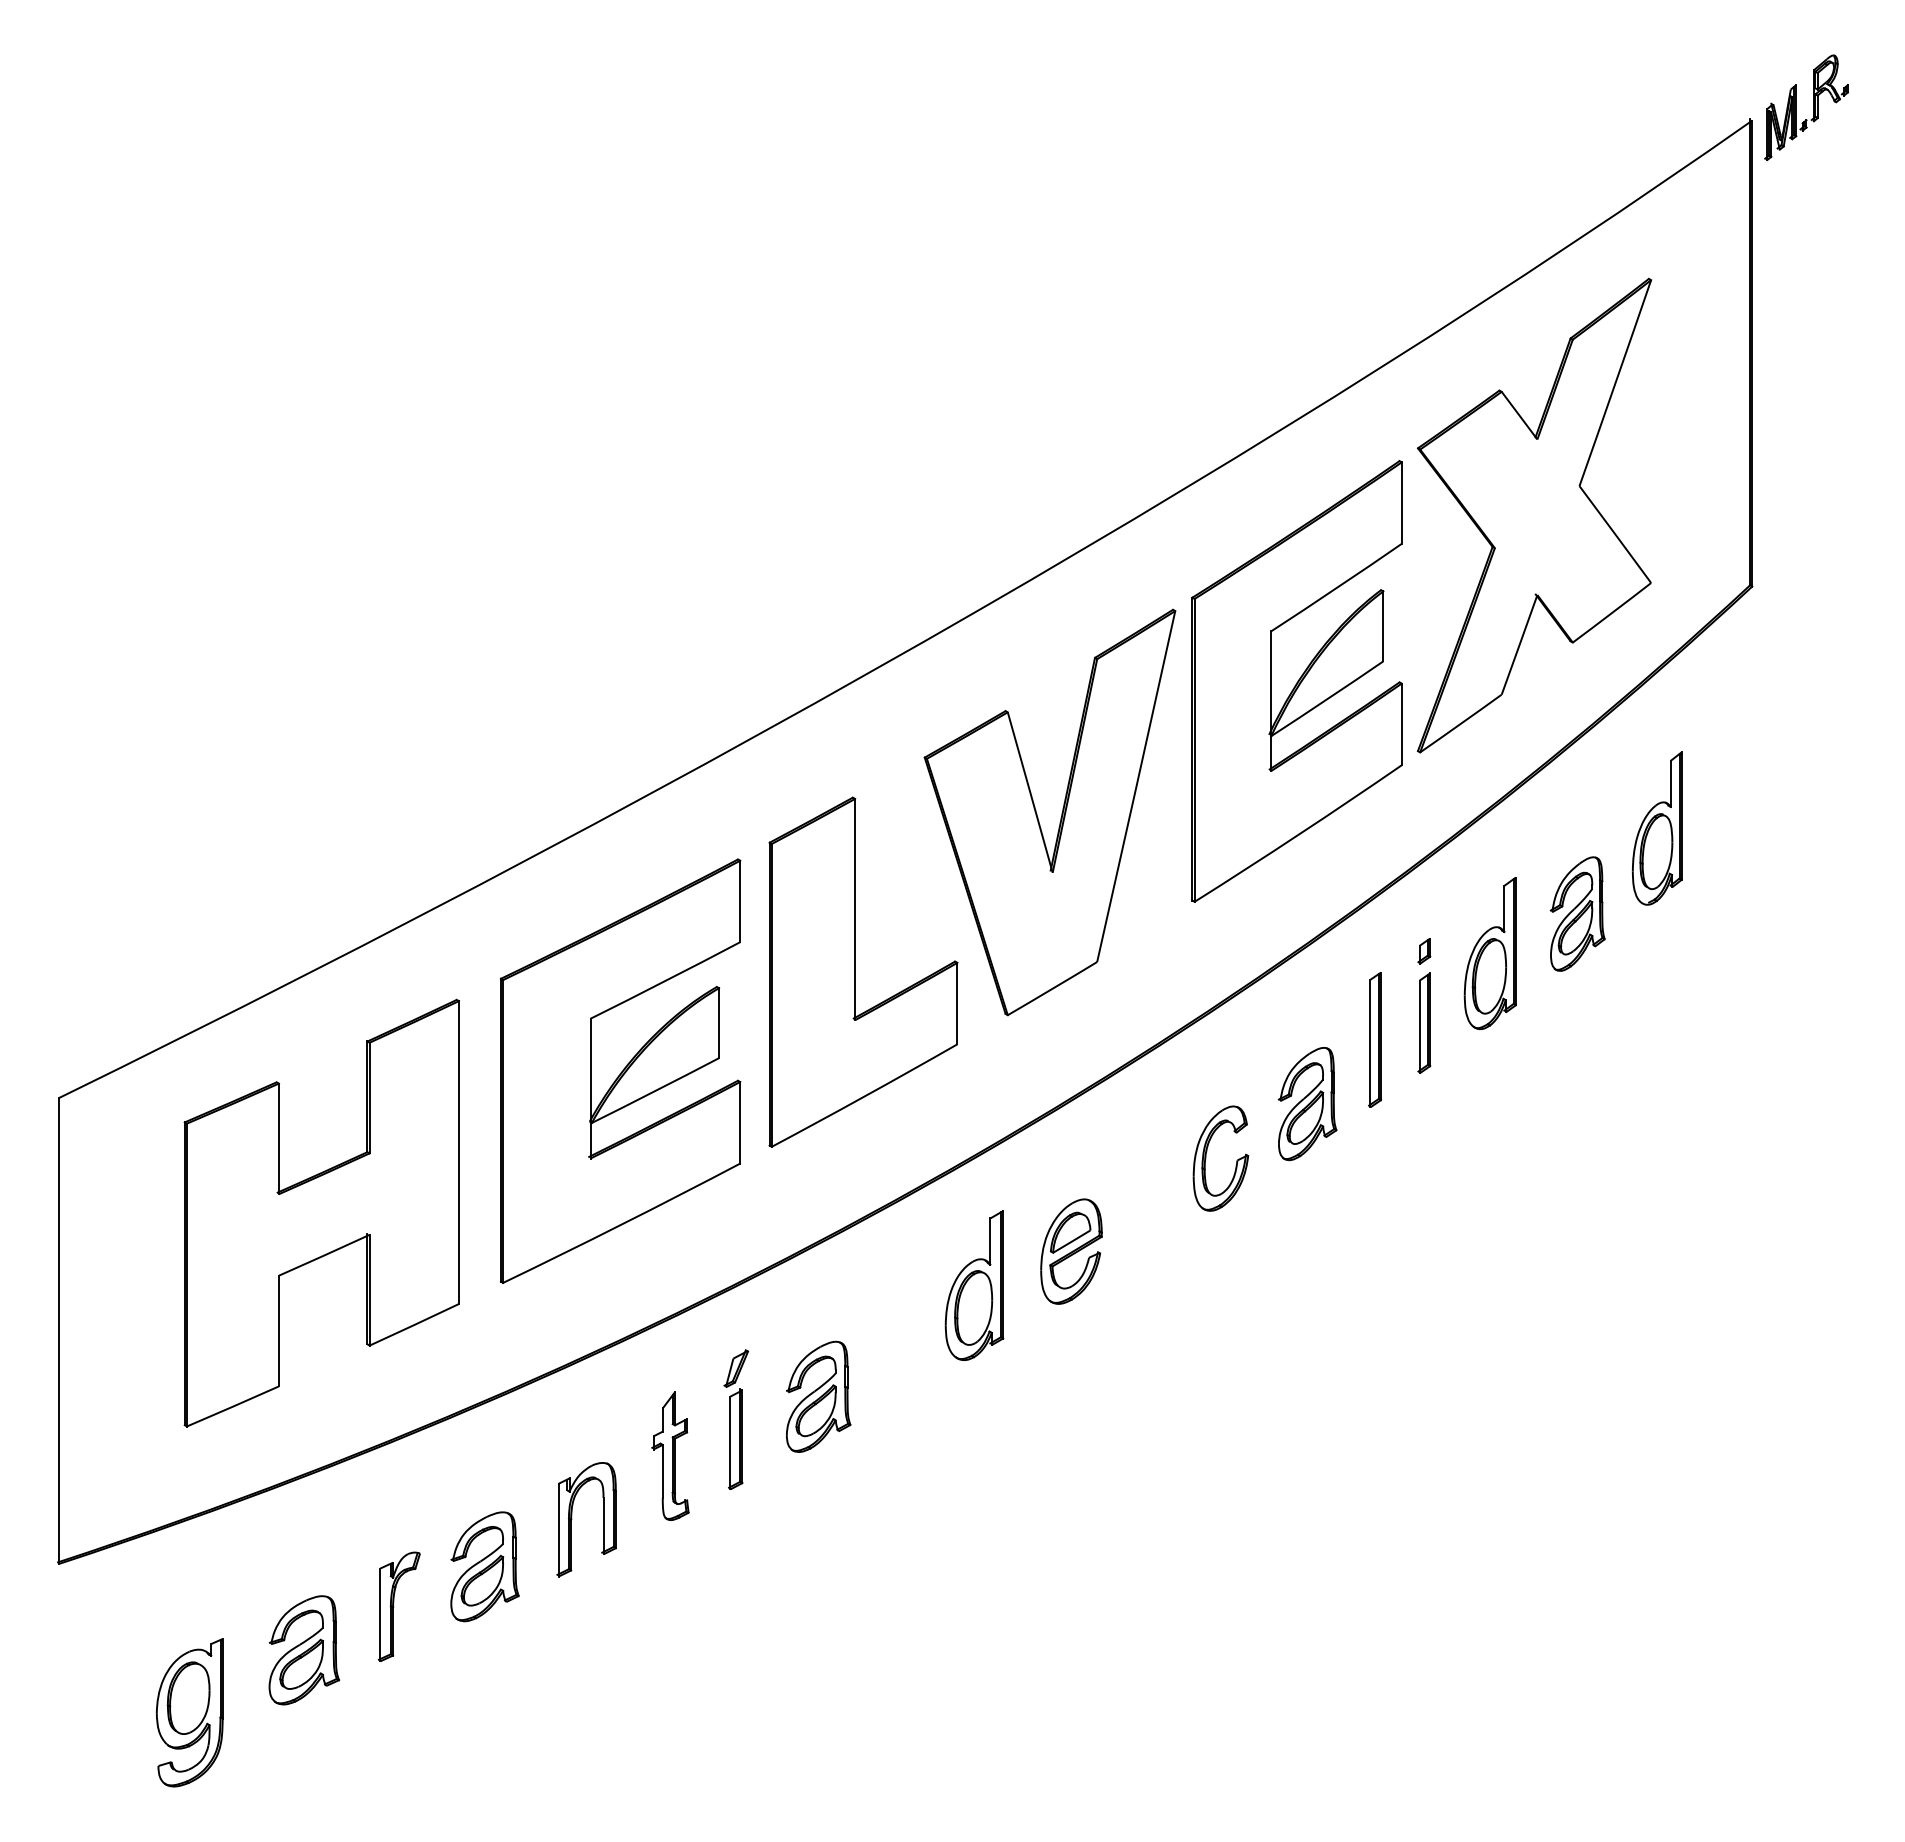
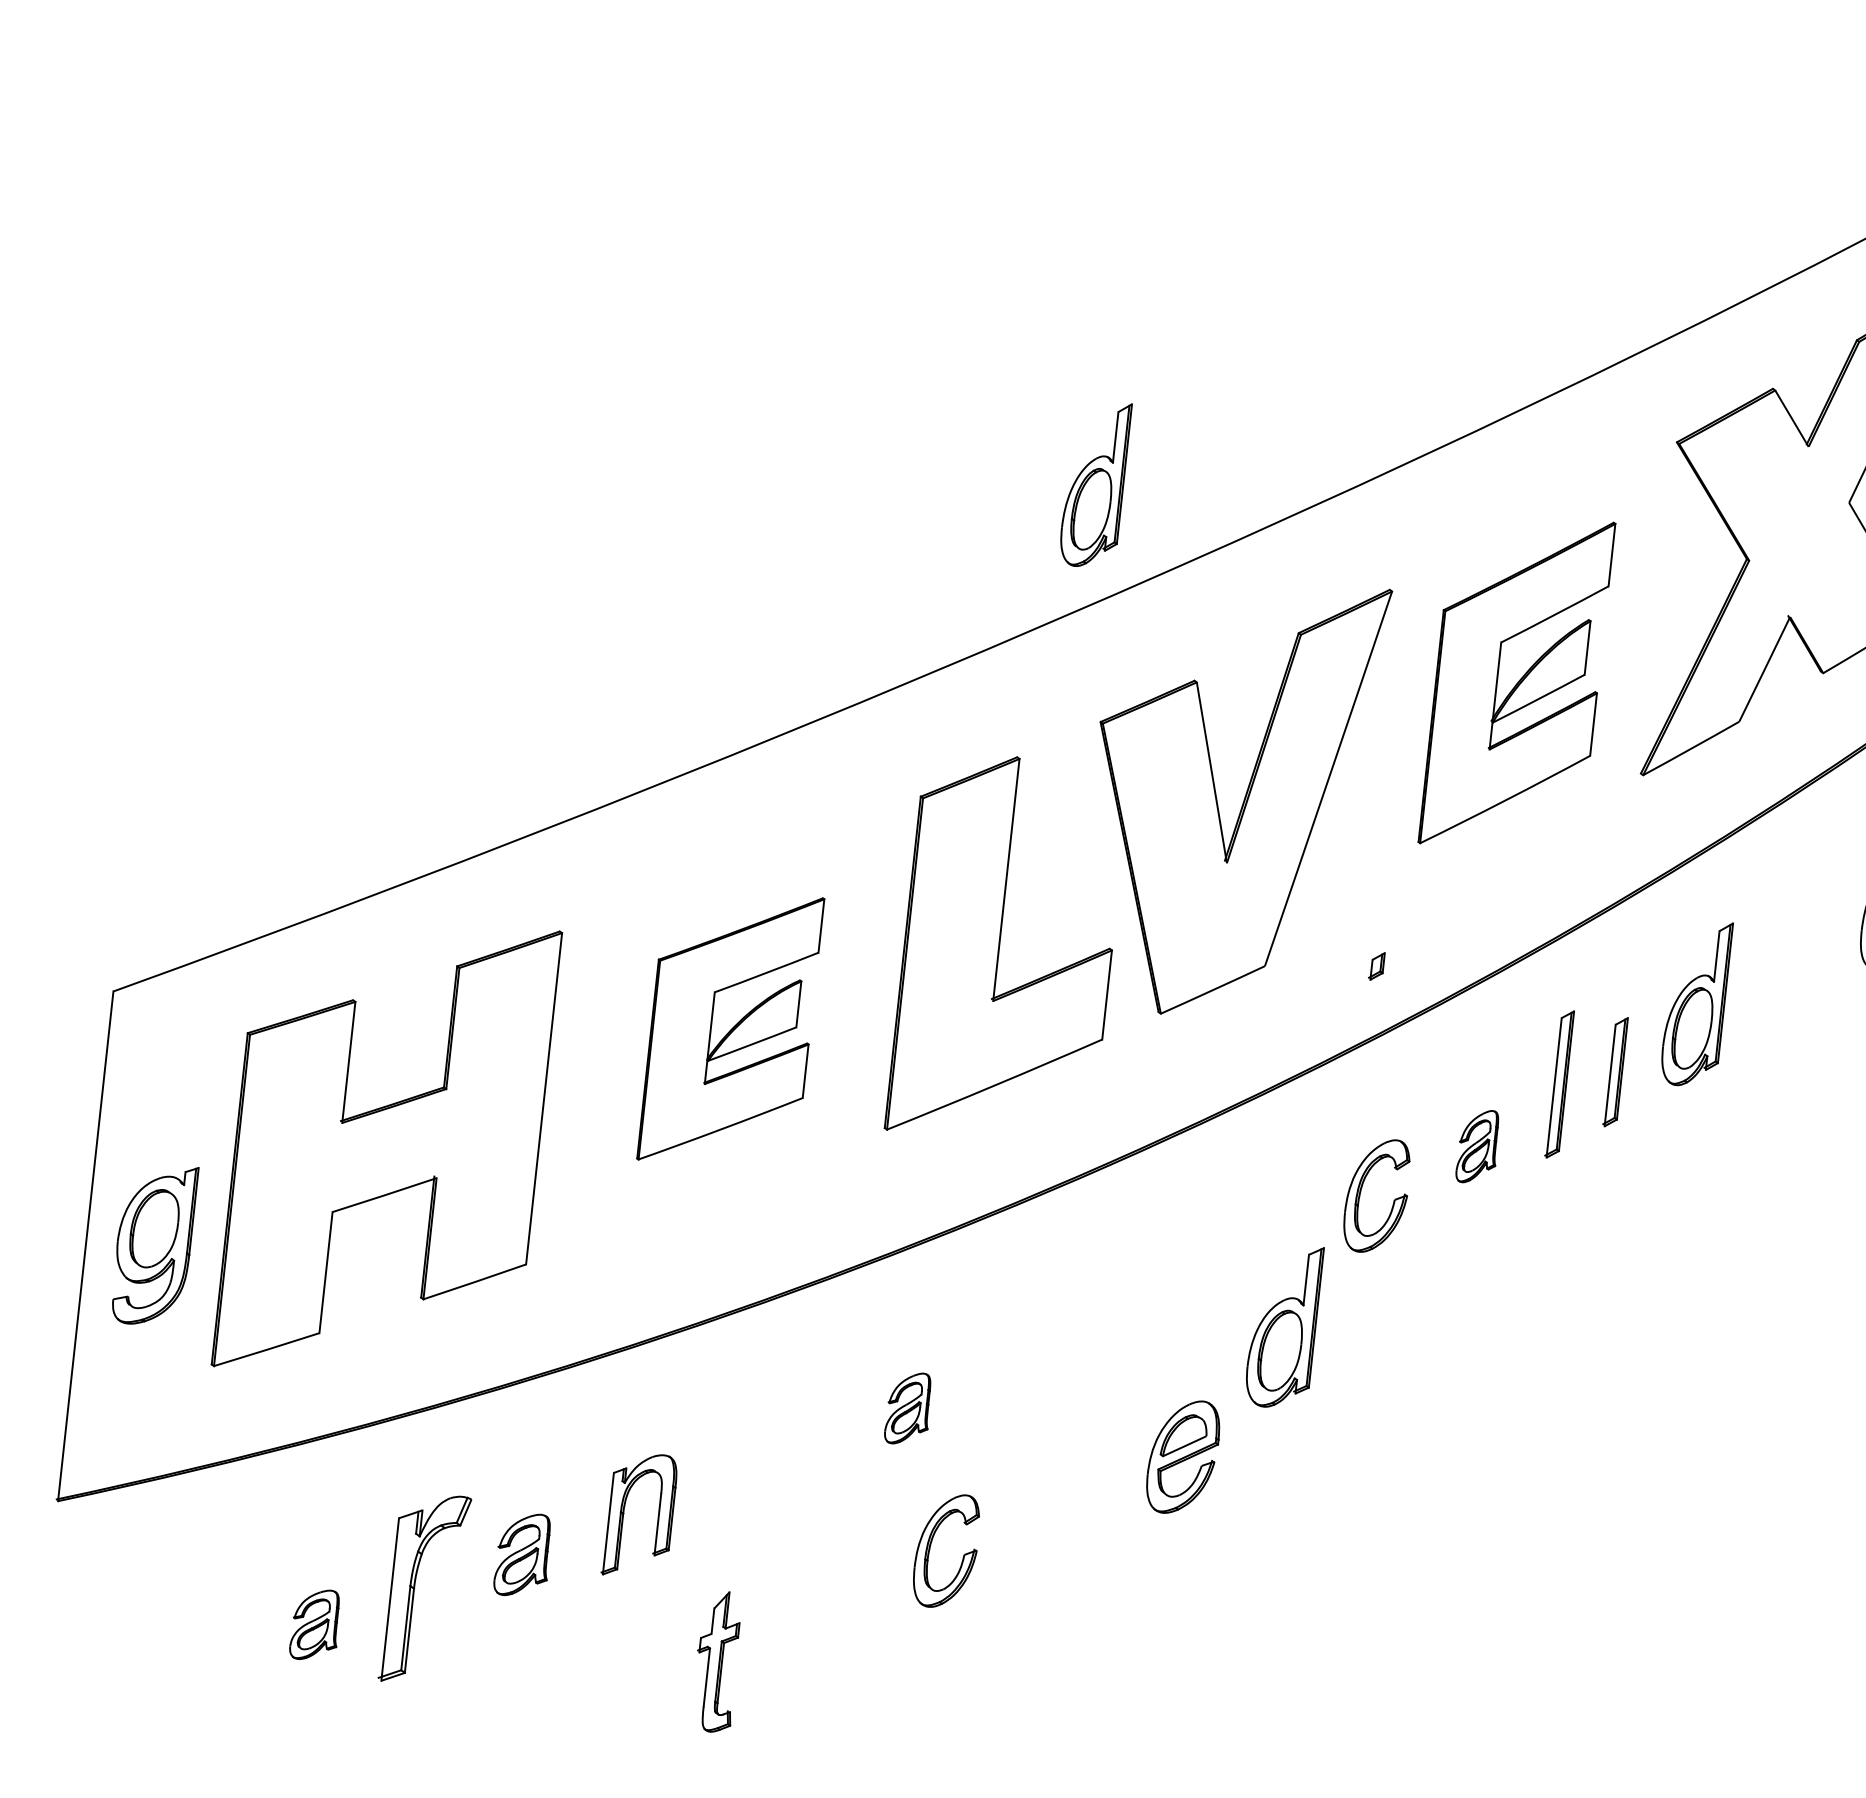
part: (895, 543) -> (1094, 484), added
part: (1296, 681) -> (1516, 682), size x0.7
part: (1577, 913) -> (1796, 970), removed
part: (1424, 951) -> (1377, 966), moved
part: (620, 1070) -> (730, 1028), size x0.6
part: (1307, 1104) -> (1478, 1147), size x0.6
part: (1071, 1251) -> (1183, 1457), moved
part: (974, 1285) -> (1283, 1326), moved
part: (818, 1396) -> (908, 1408), size x0.6
part: (736, 1419) -> (816, 1423), removed
part: (670, 1455) -> (717, 1660), moved
part: (852, 1521) -> (930, 1549), added
part: (484, 1566) -> (522, 1554), size x0.7
part: (398, 1606) -> (424, 1588), size x1.6
part: (303, 1650) -> (314, 1625), size x0.6
part: (189, 1712) -> (153, 1244), moved

